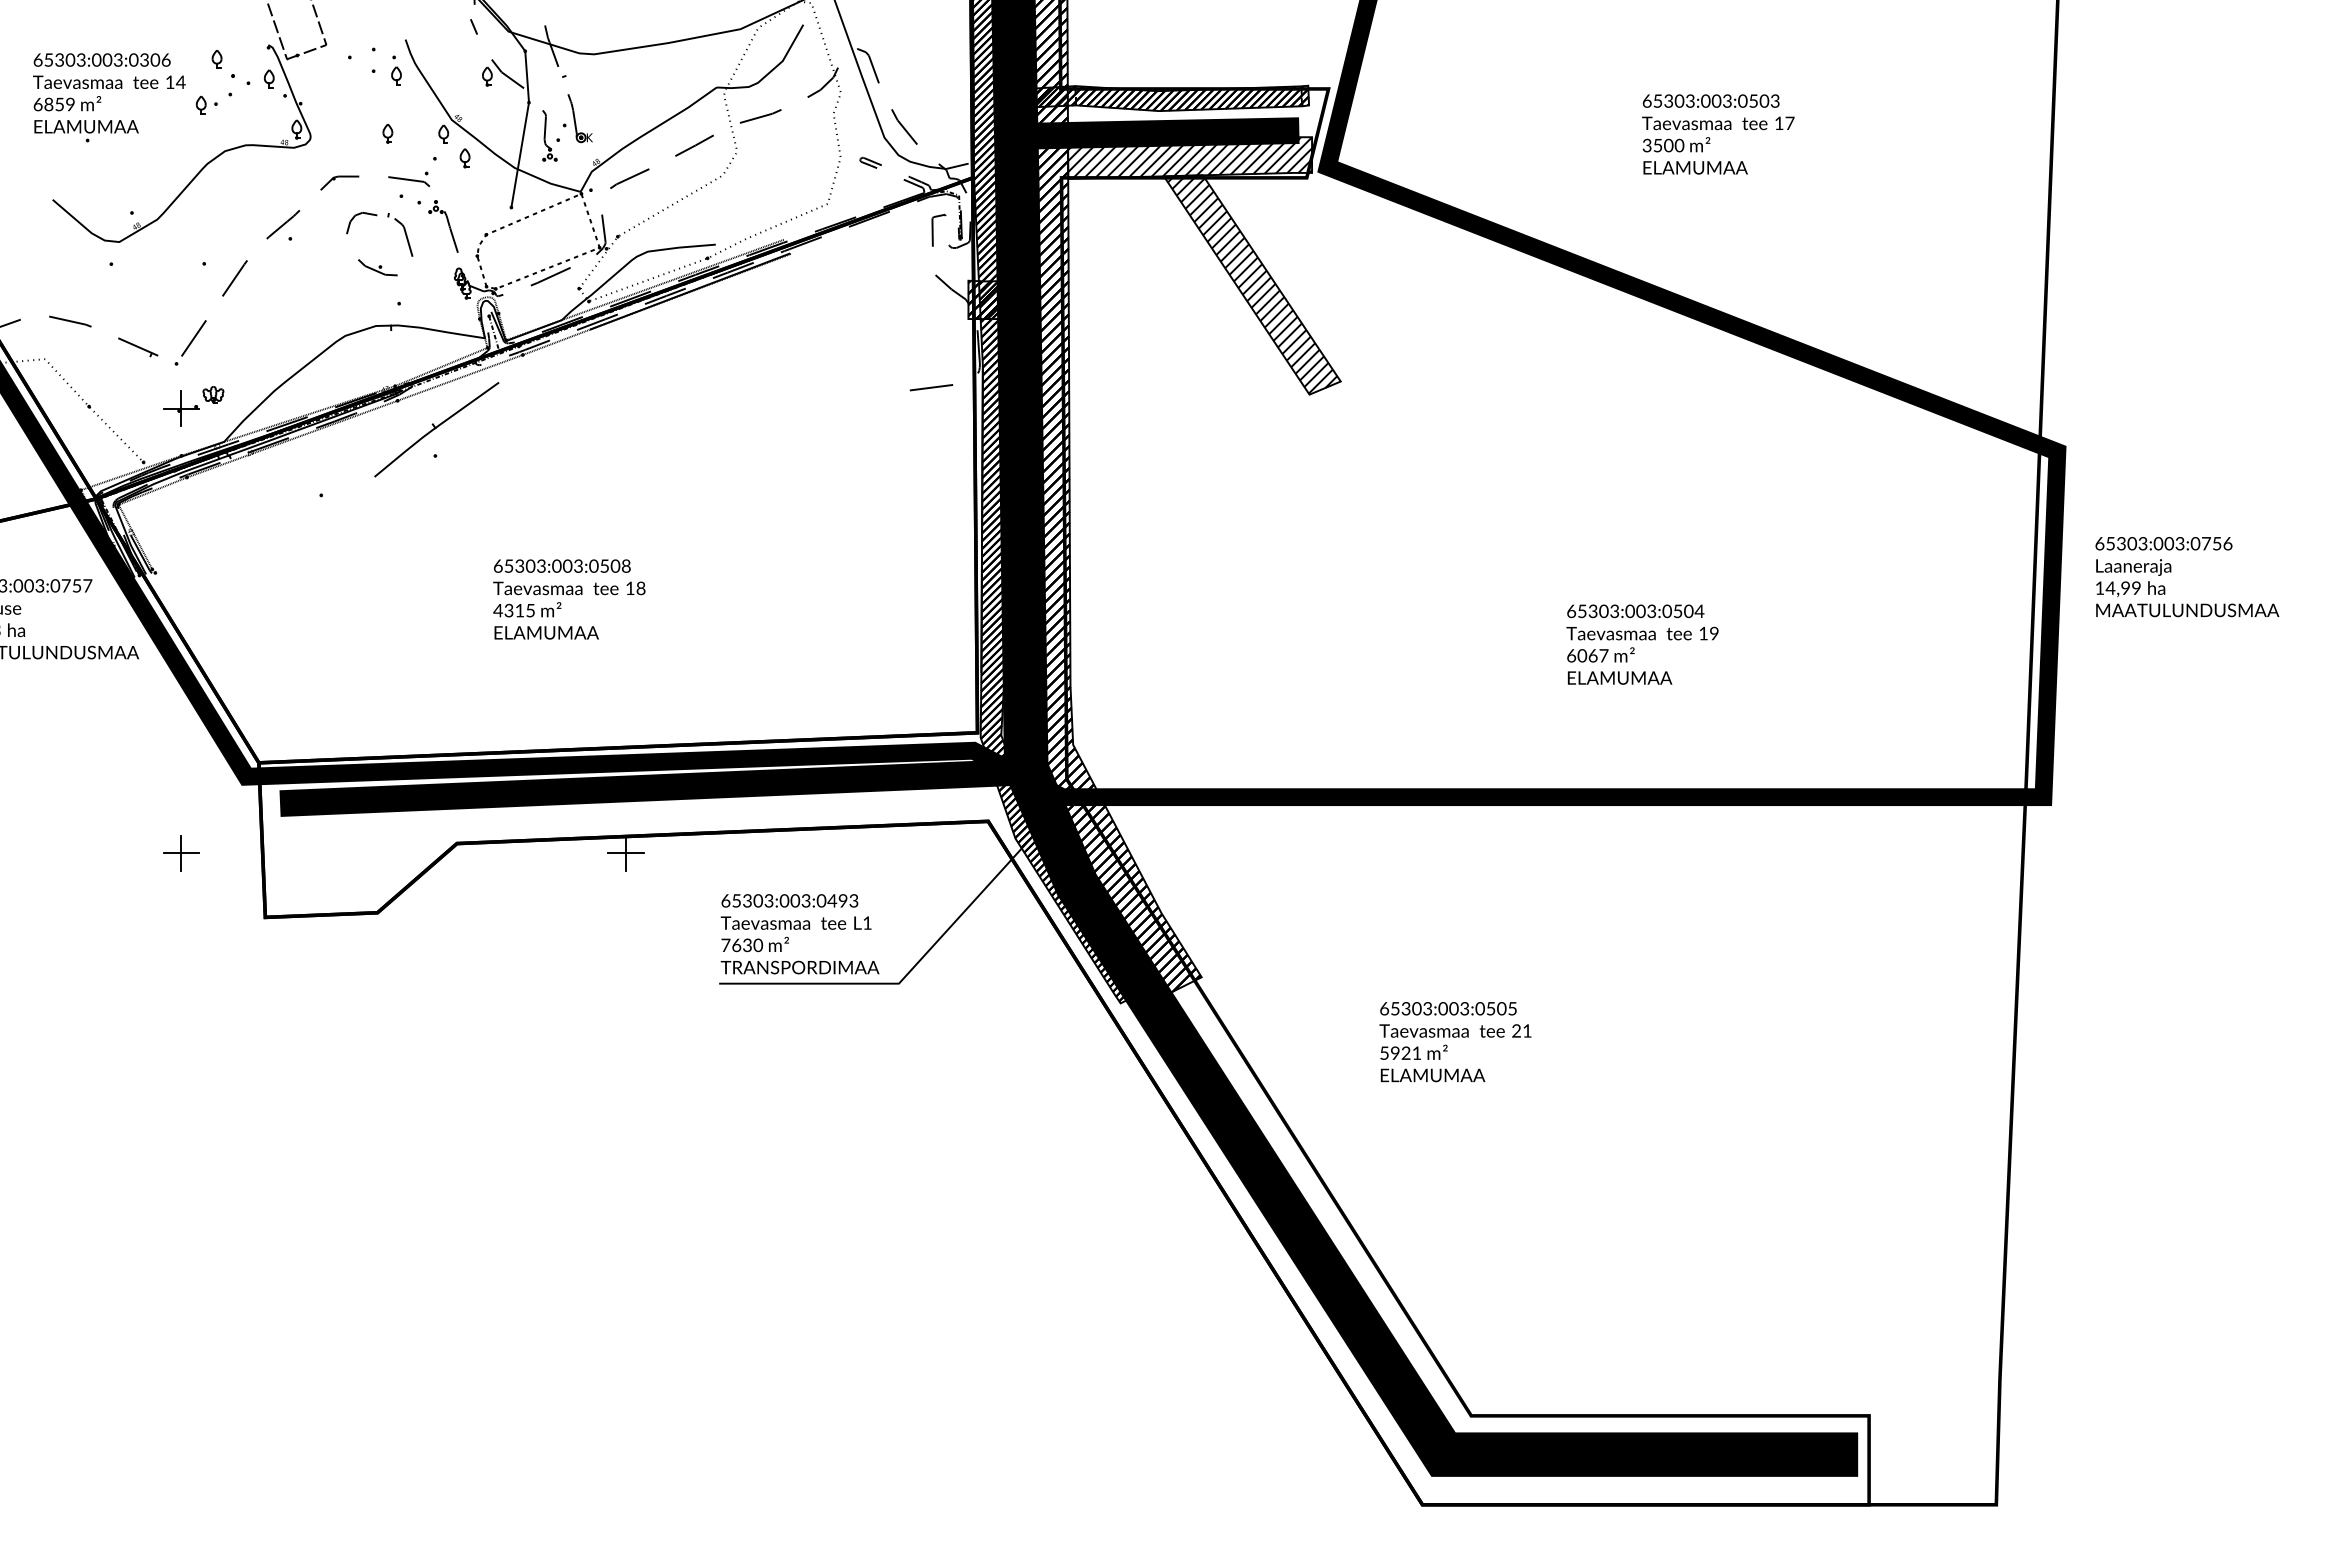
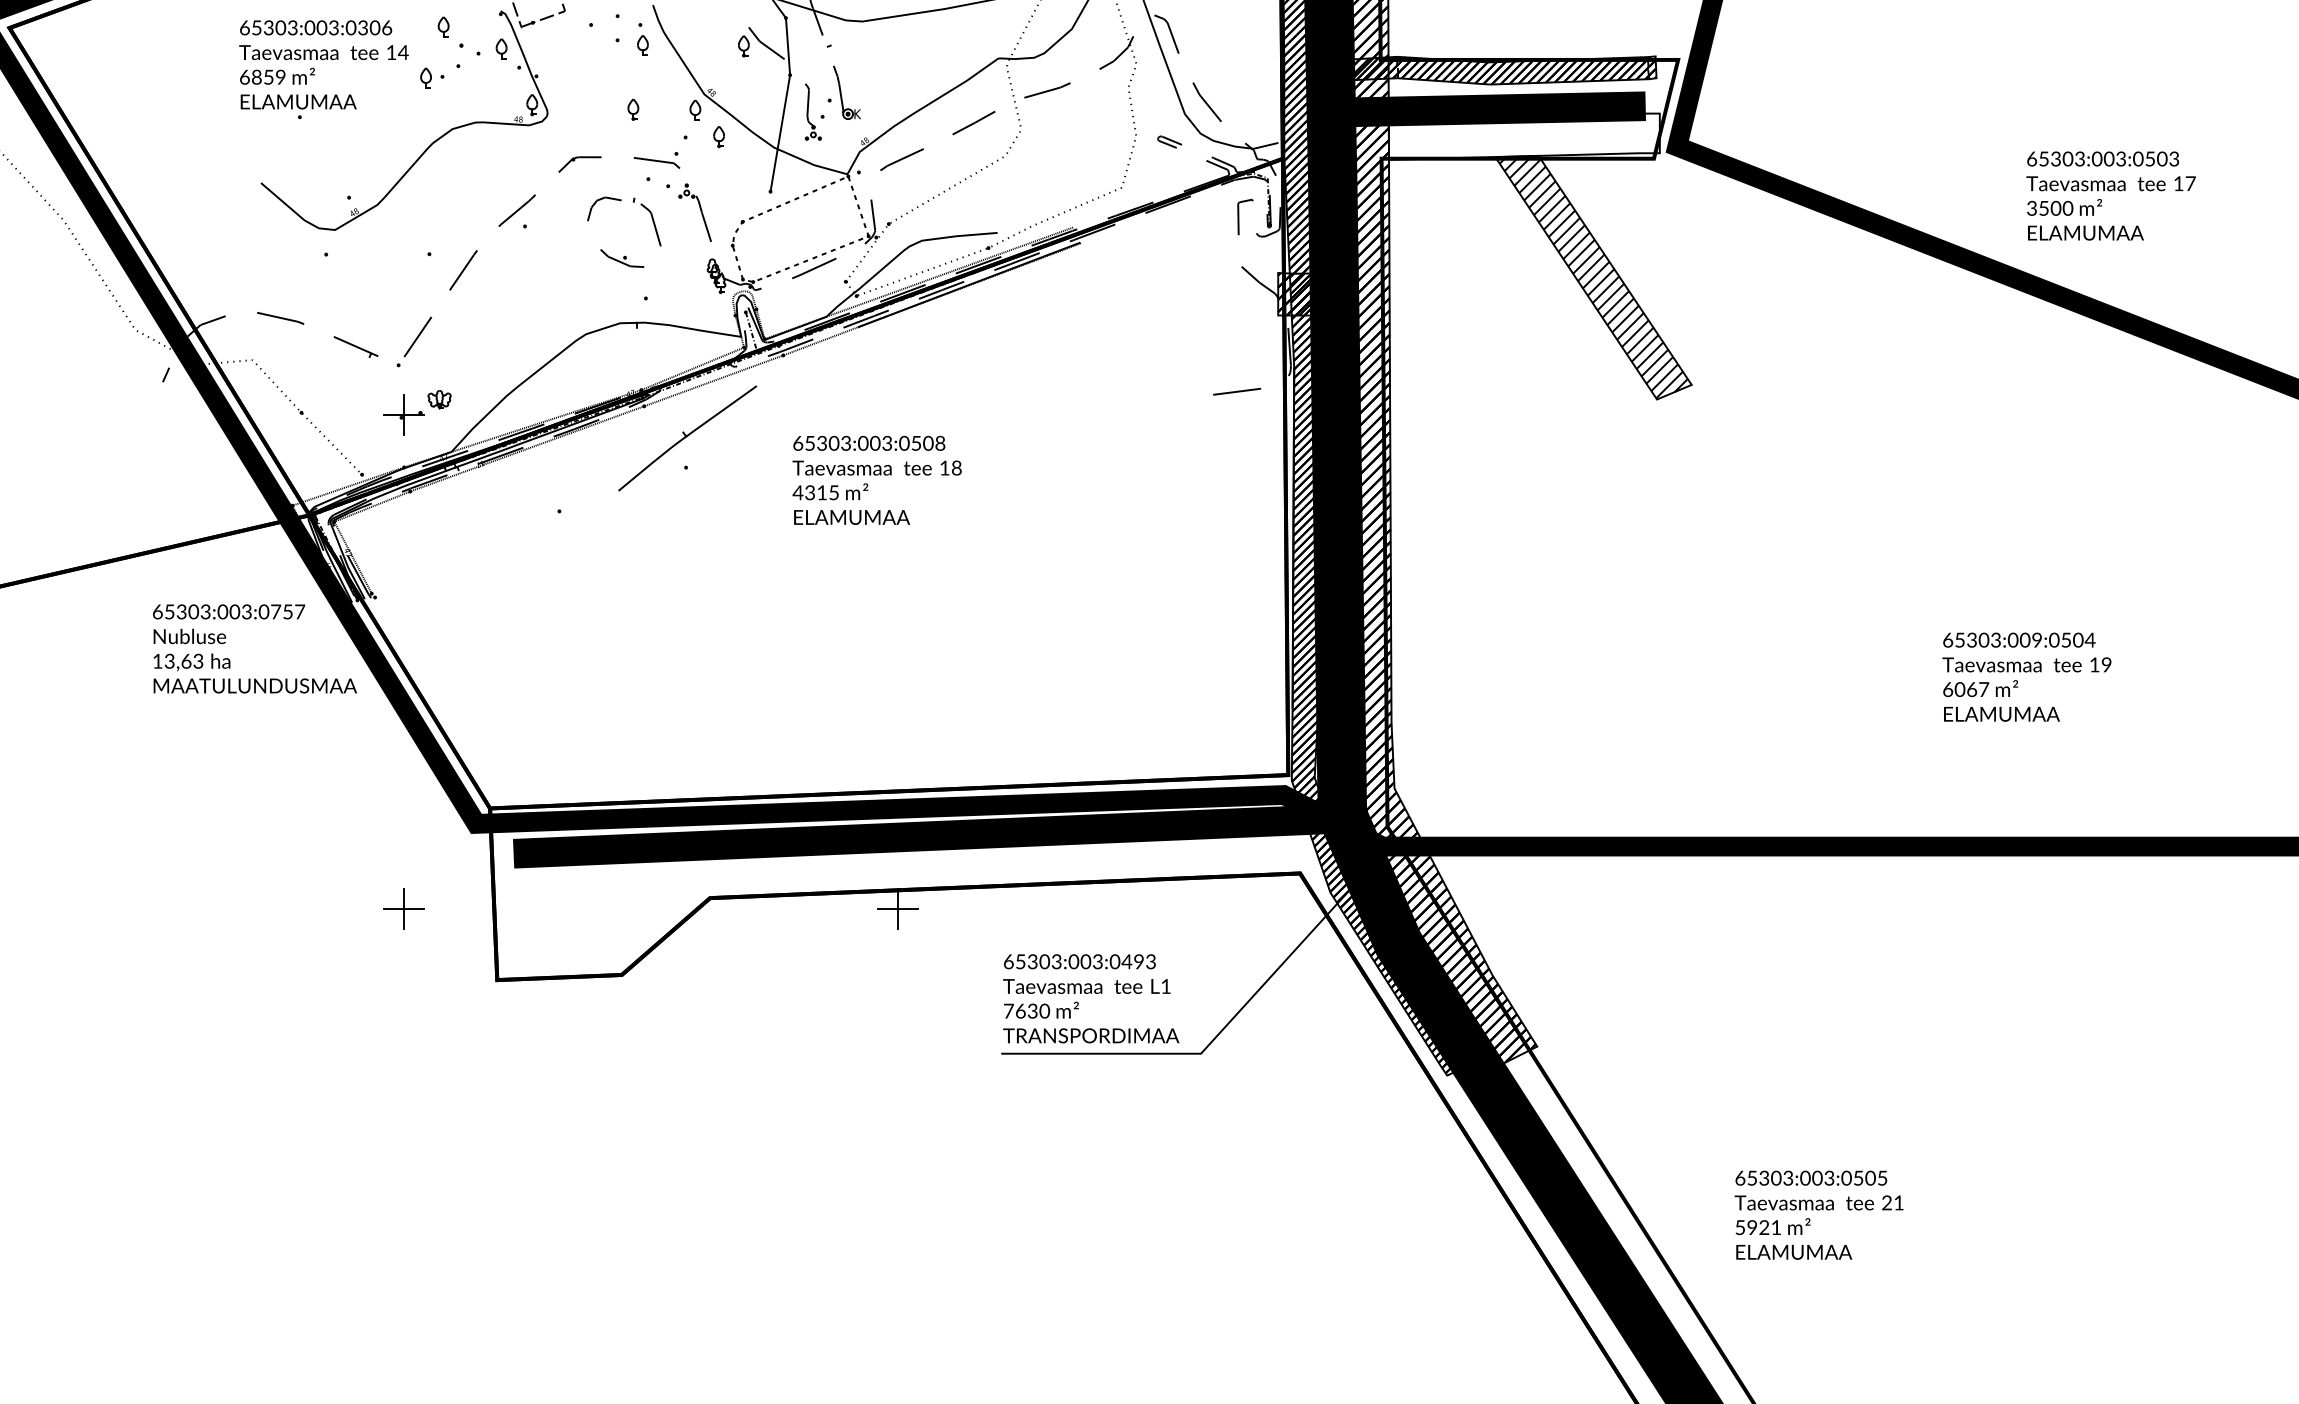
text: (1718, 134) -> (2111, 196), moved
hatch: (1190, 157) -> (1524, 136), removed
text: (569, 599) -> (877, 480), moved
text: (1651, 611) -> (2036, 640), 65303:003:0504 -> 65303:009:0504
text: (1455, 1042) -> (1819, 1215), moved

